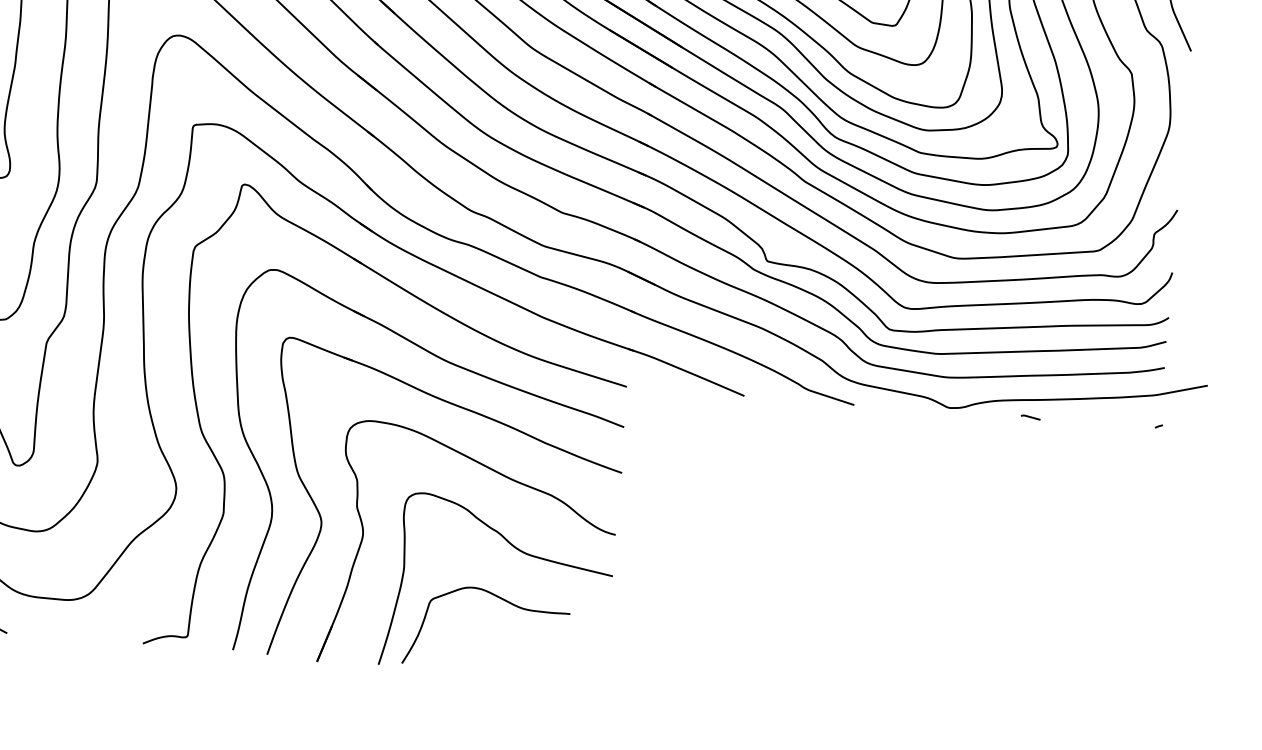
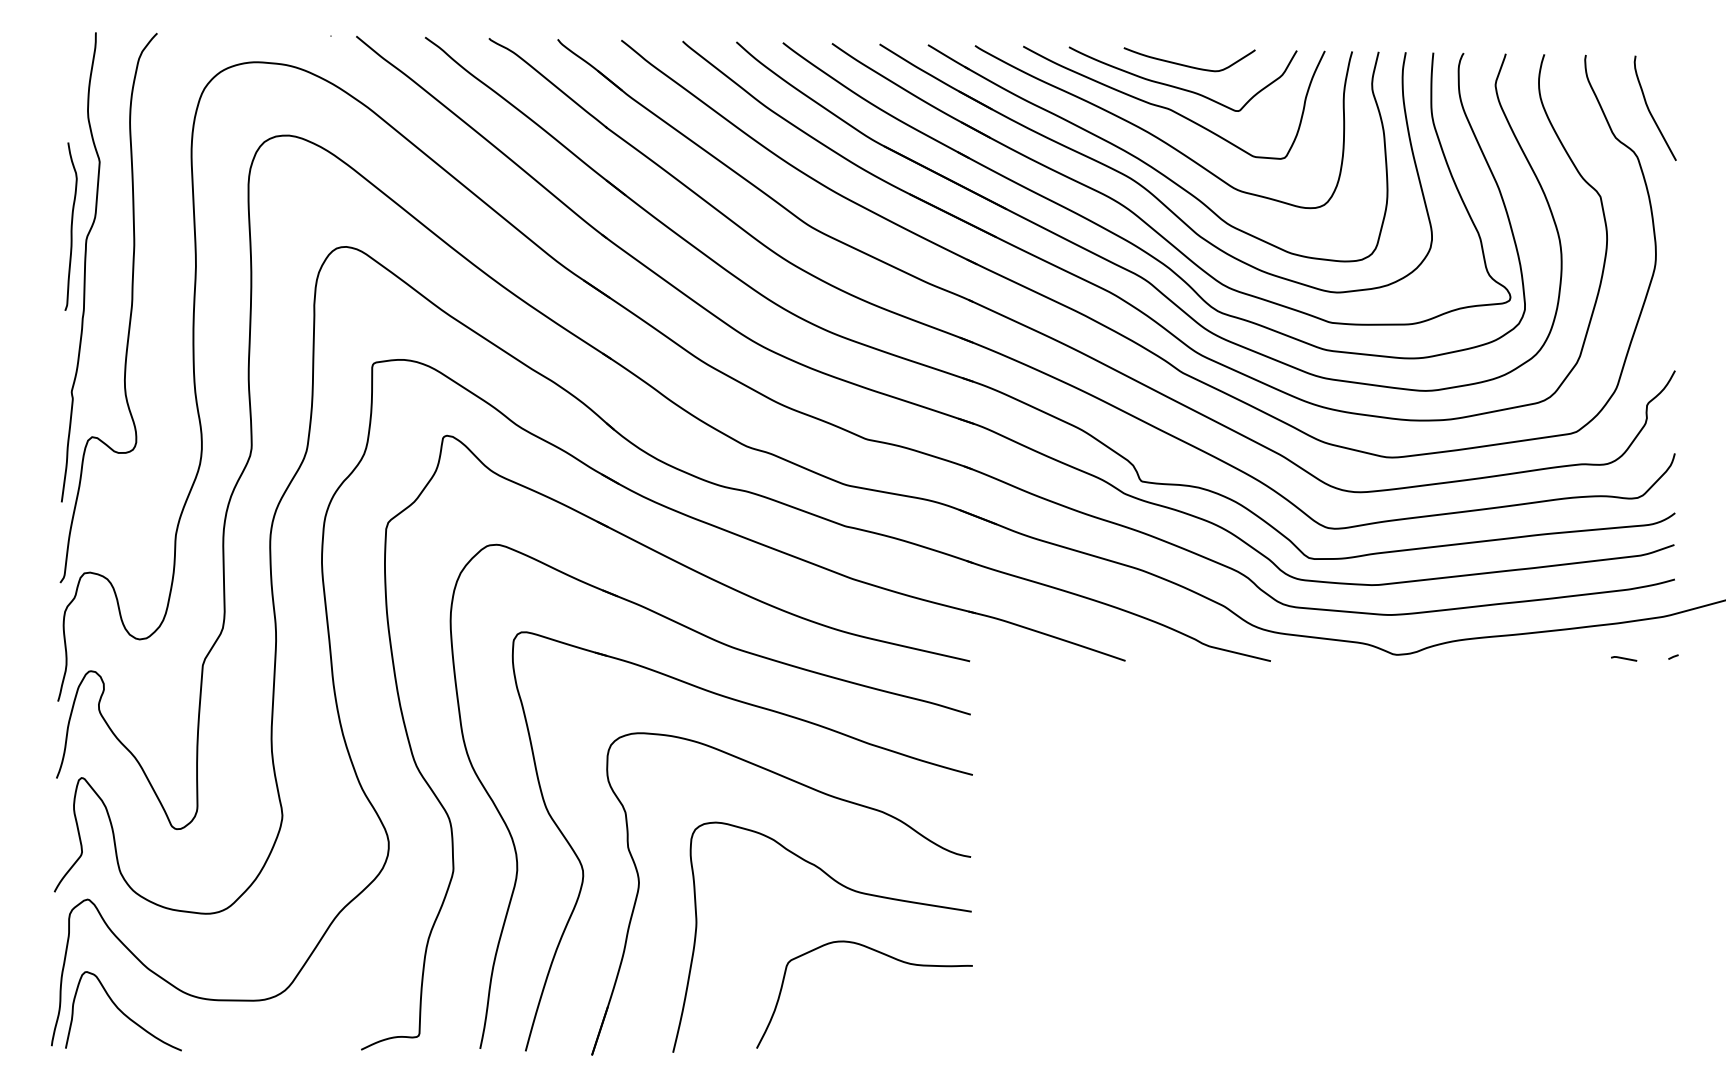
line: (1031, 417) -> (1624, 658), moved
curve: (500, 599) -> (879, 953), moved

